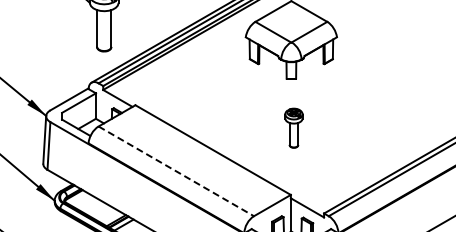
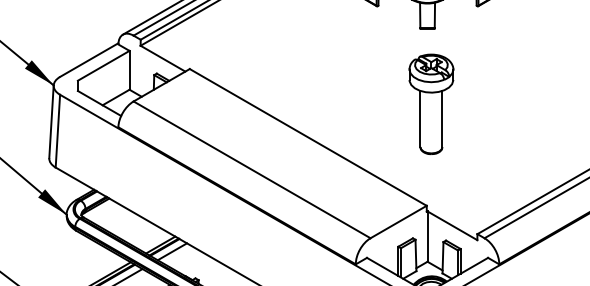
part: (293, 127) -> (430, 102), size x1.67
line: (176, 171) -> (252, 170), dashed -> solid

